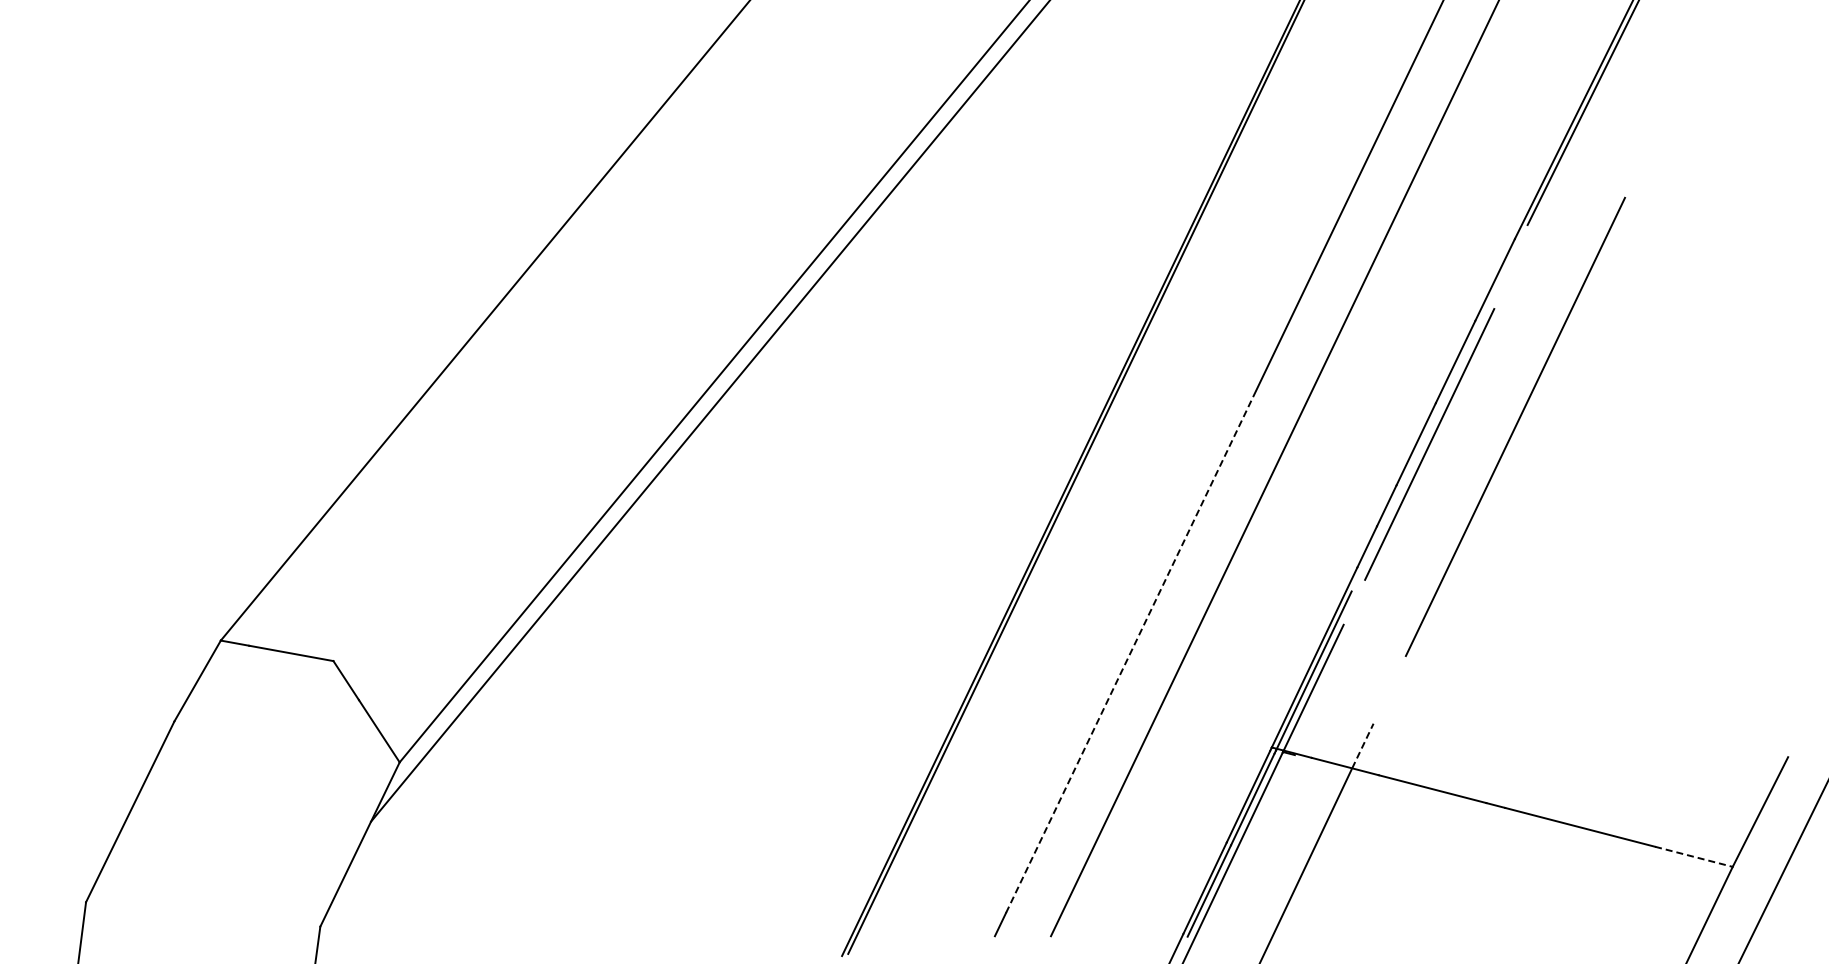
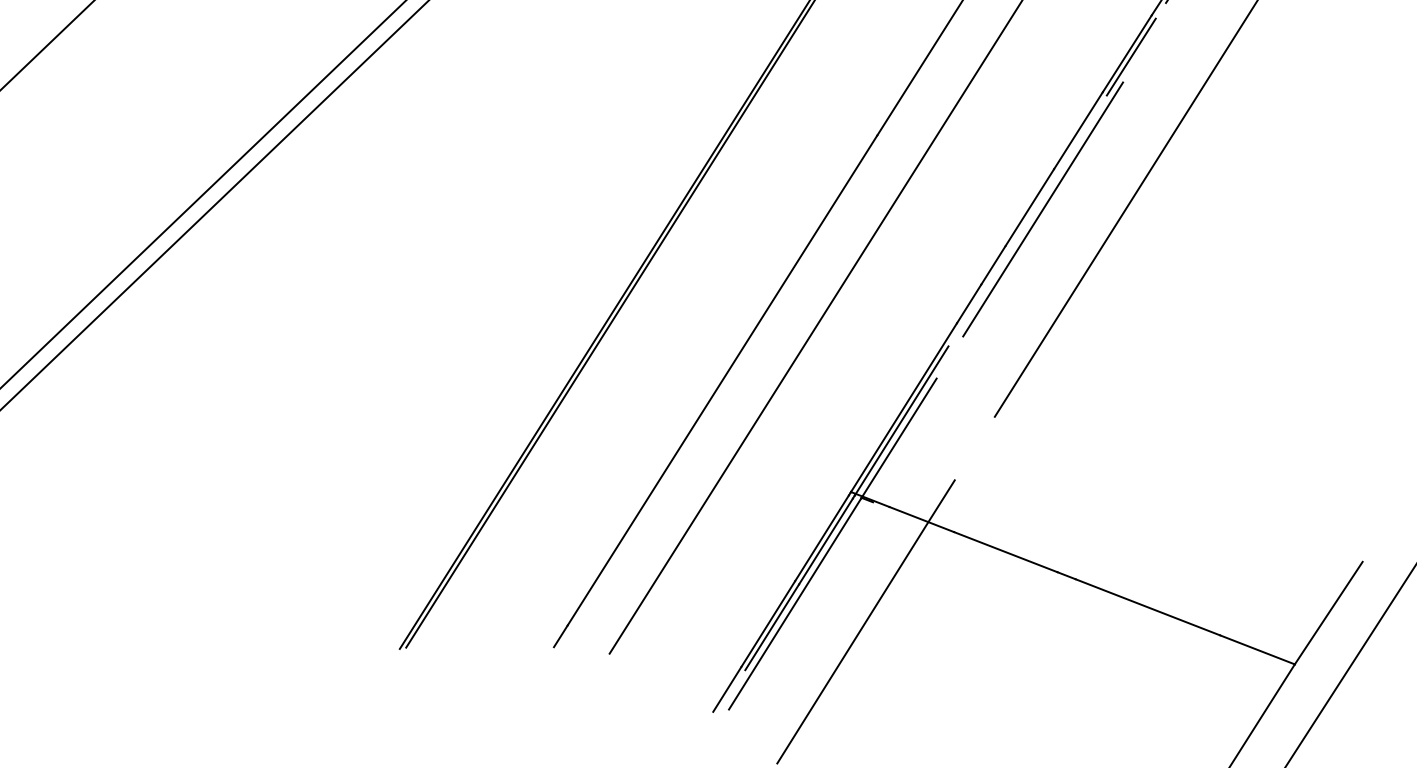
line: (1499, 282) -> (1131, 56), added
line: (1131, 651) -> (722, 380), dashed -> solid
line: (1362, 746) -> (941, 501), dashed -> solid
line: (1694, 856) -> (1258, 649), dashed -> solid

